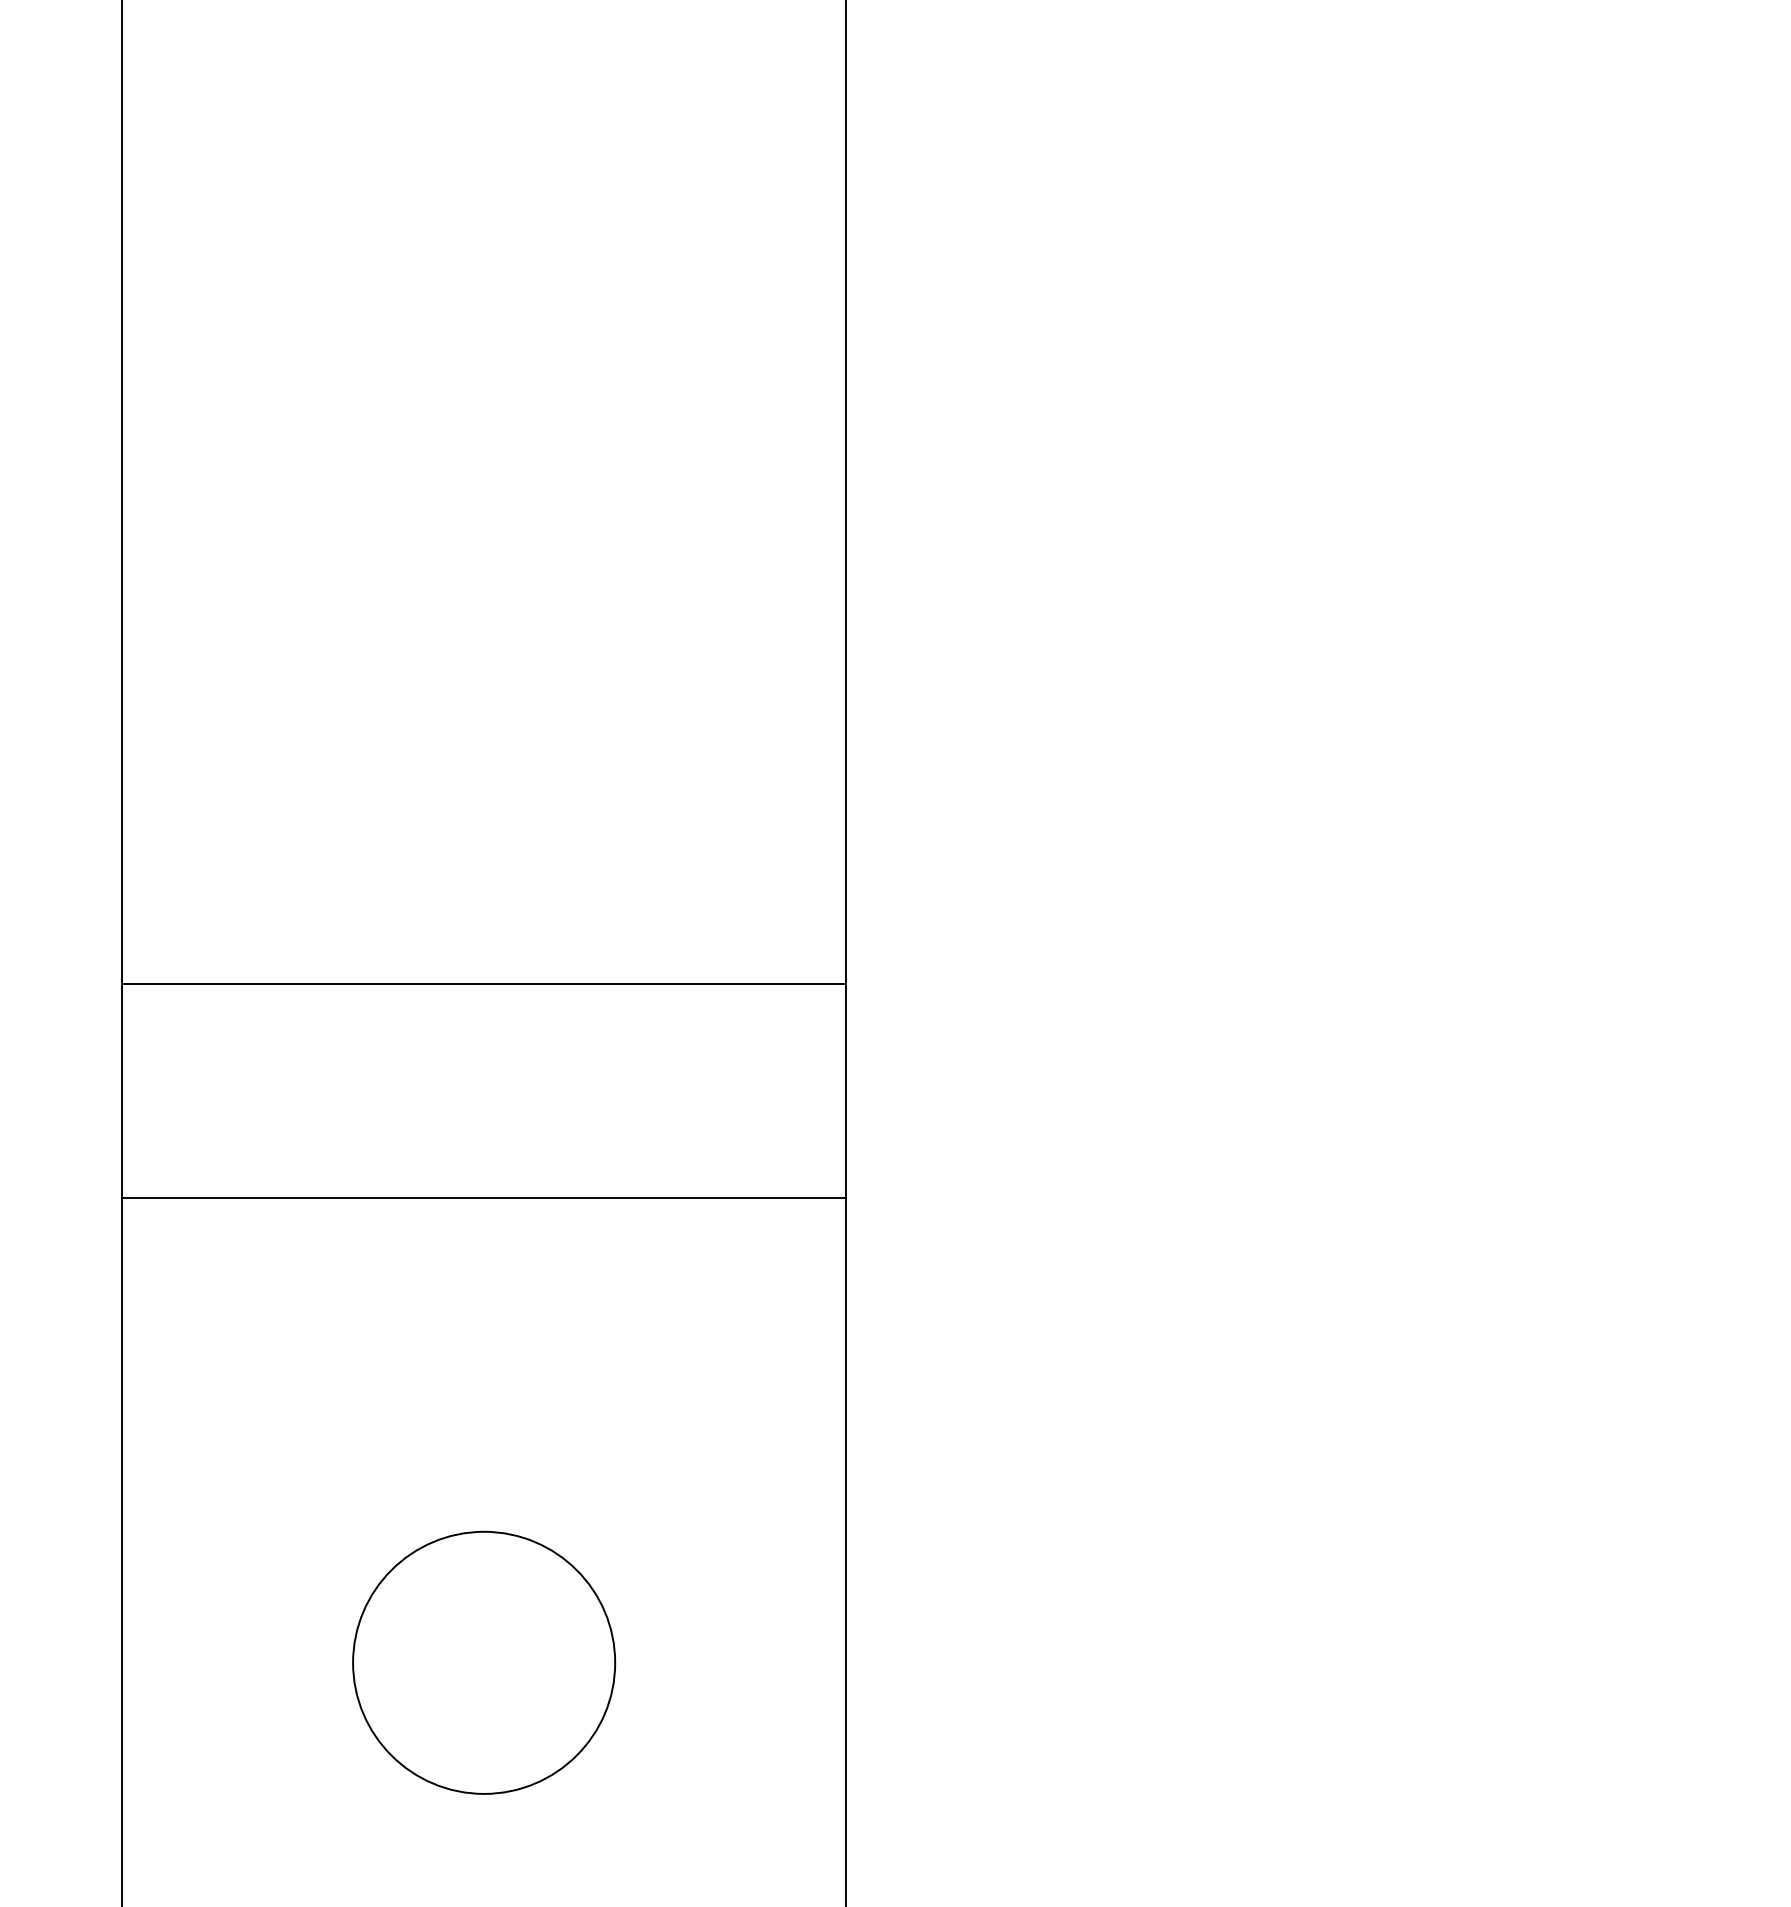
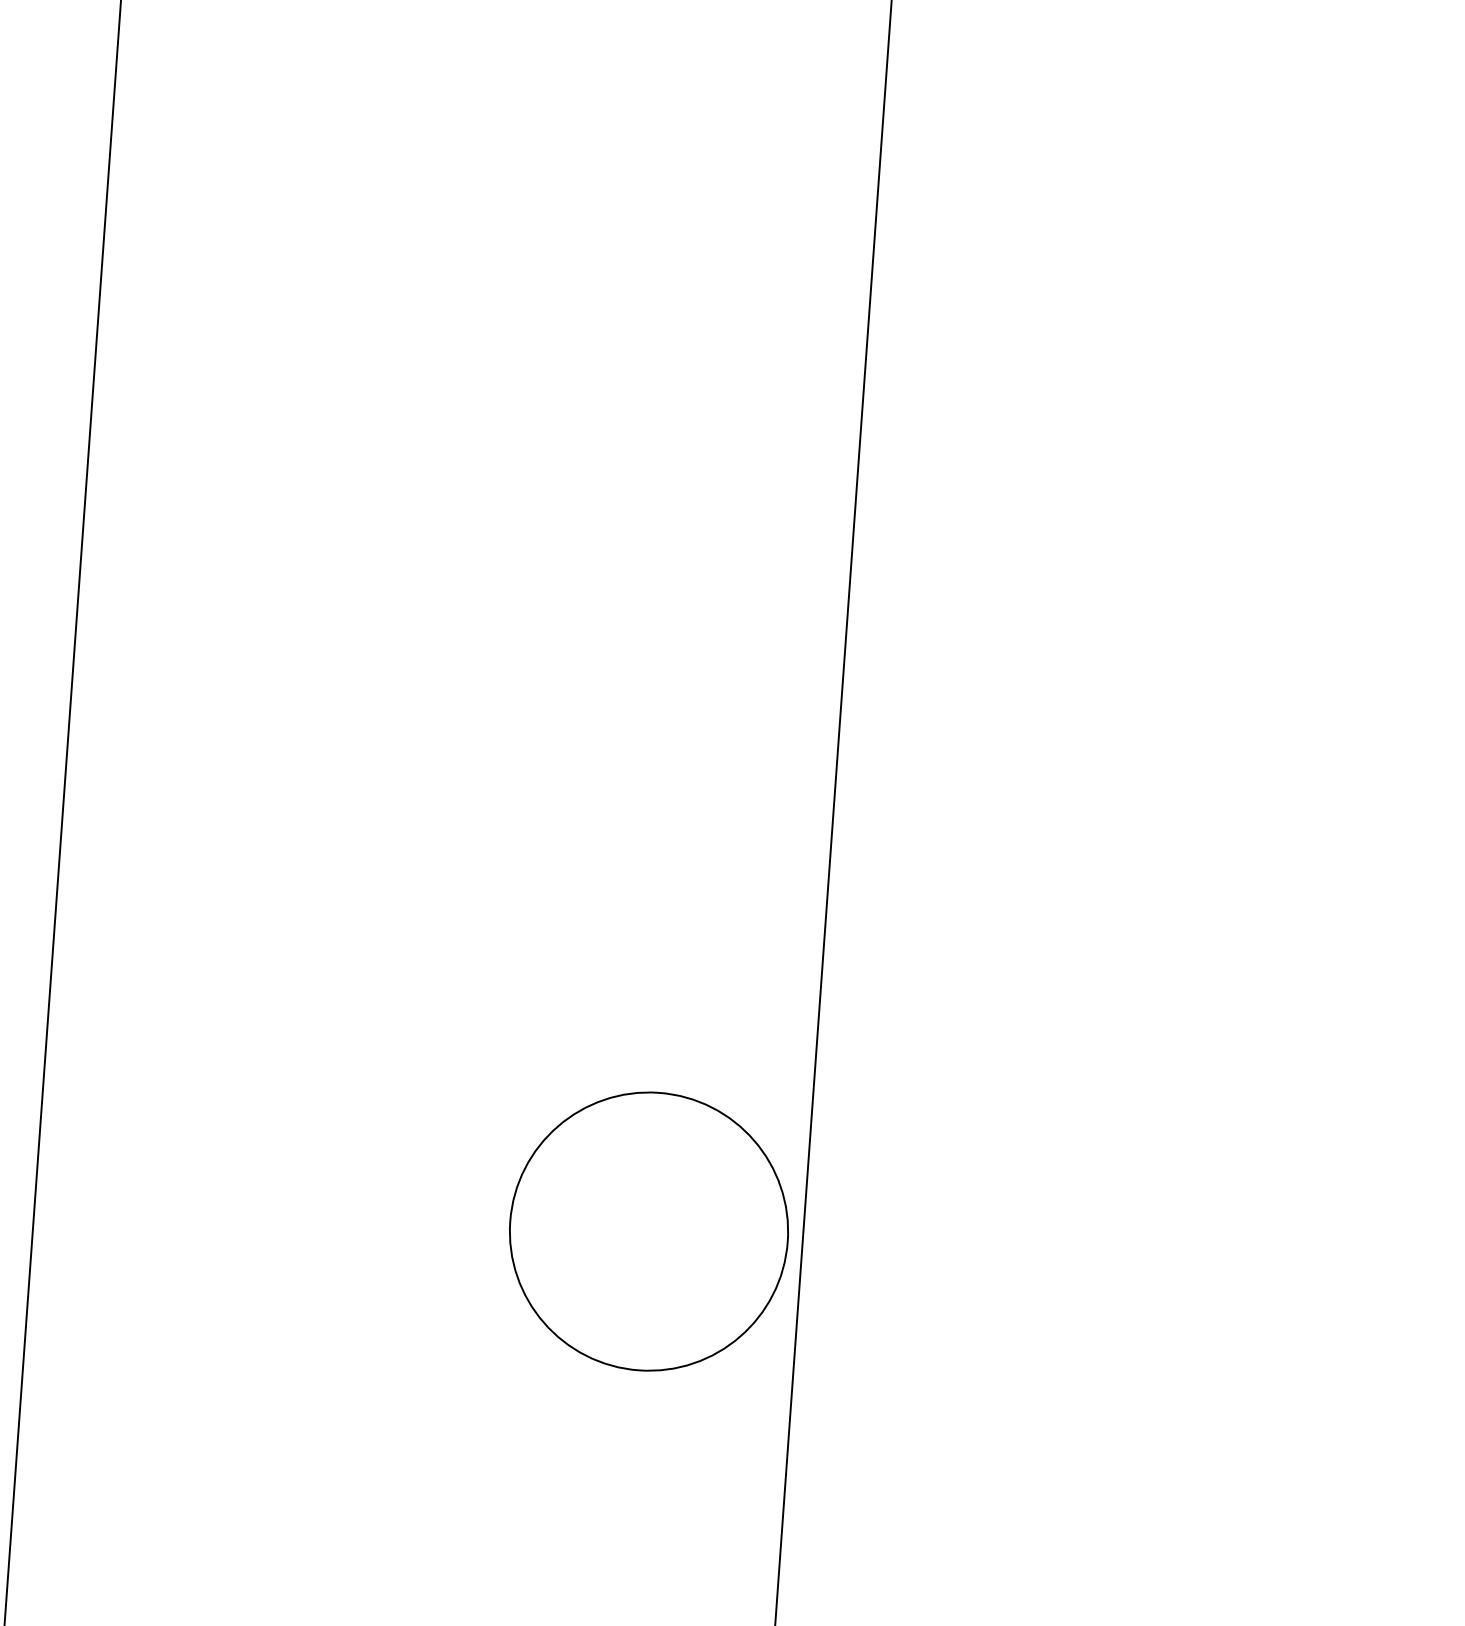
line: (484, 983) -> (471, 495), removed
line: (484, 1198) -> (454, 723), removed
circle: (484, 1662) -> (649, 1231), moved

